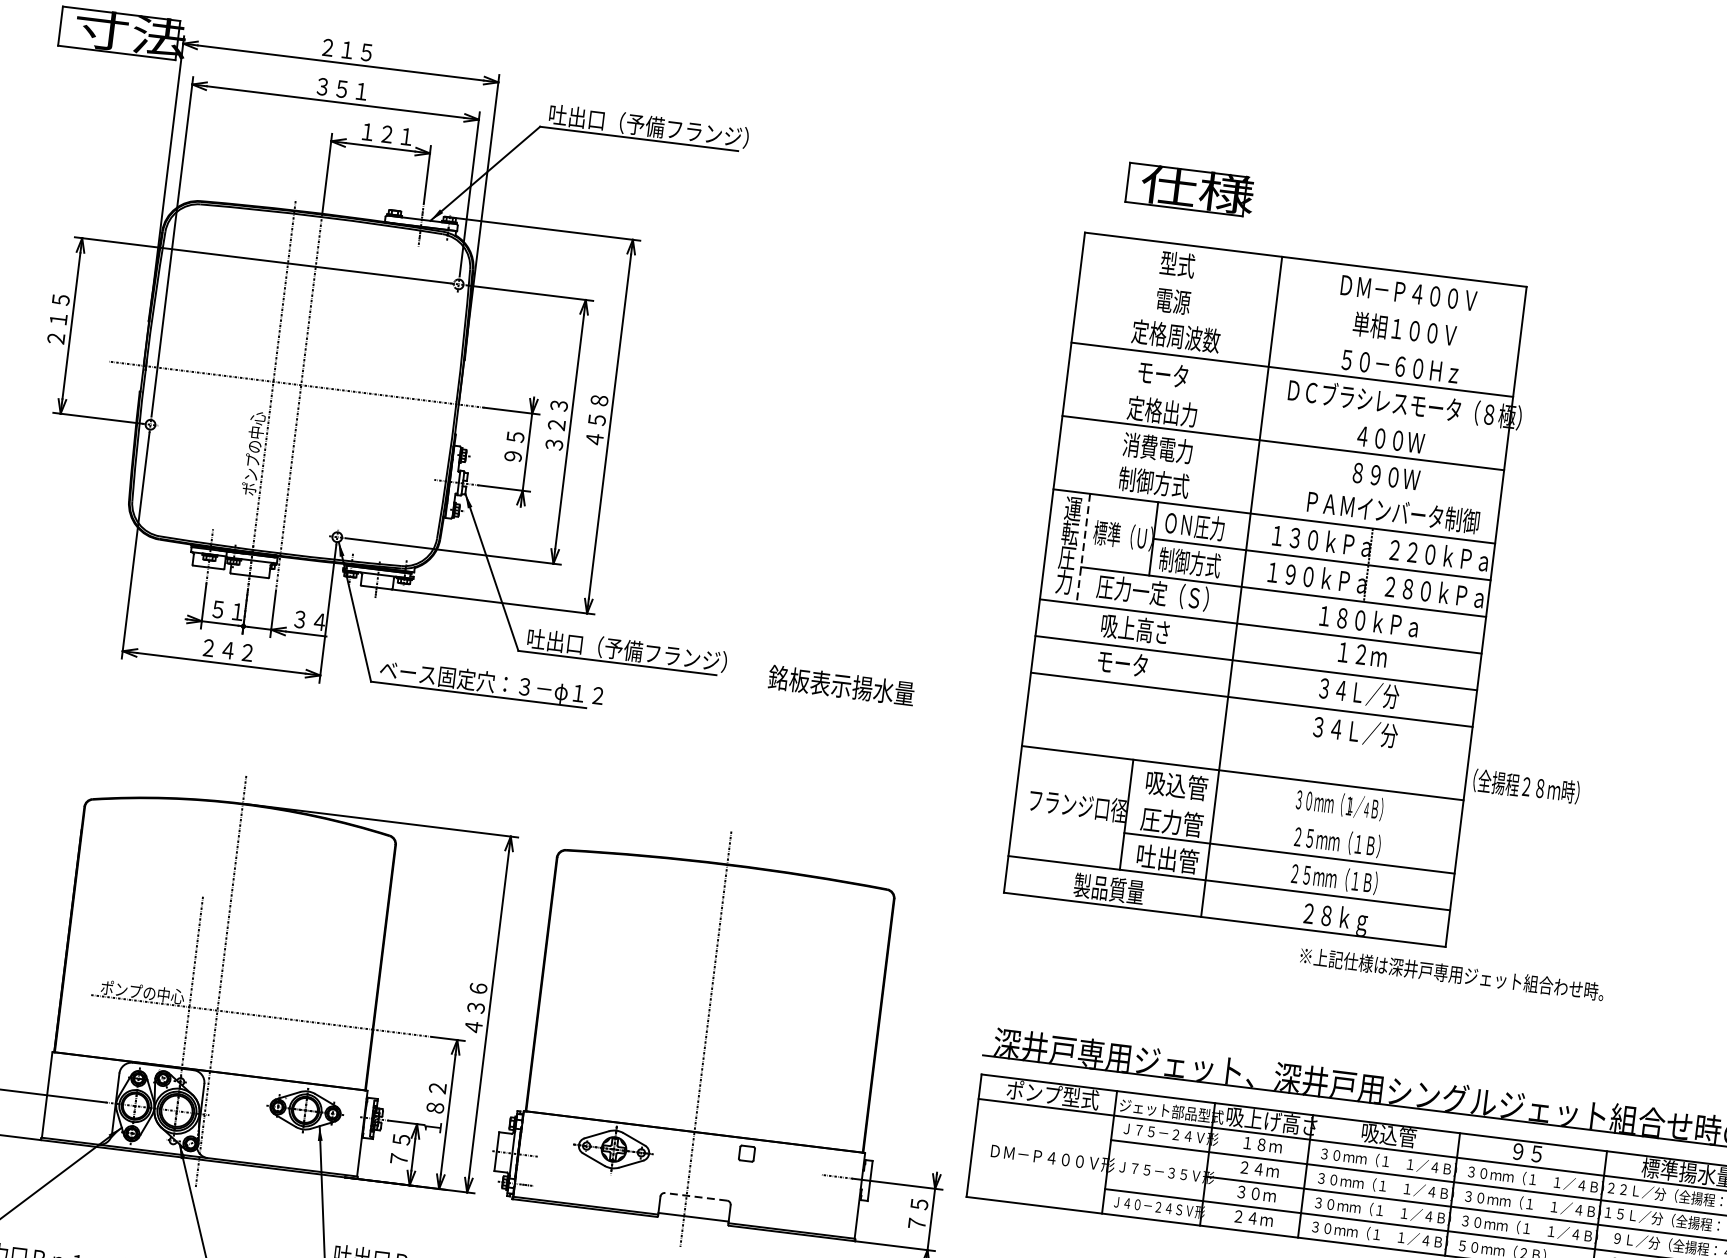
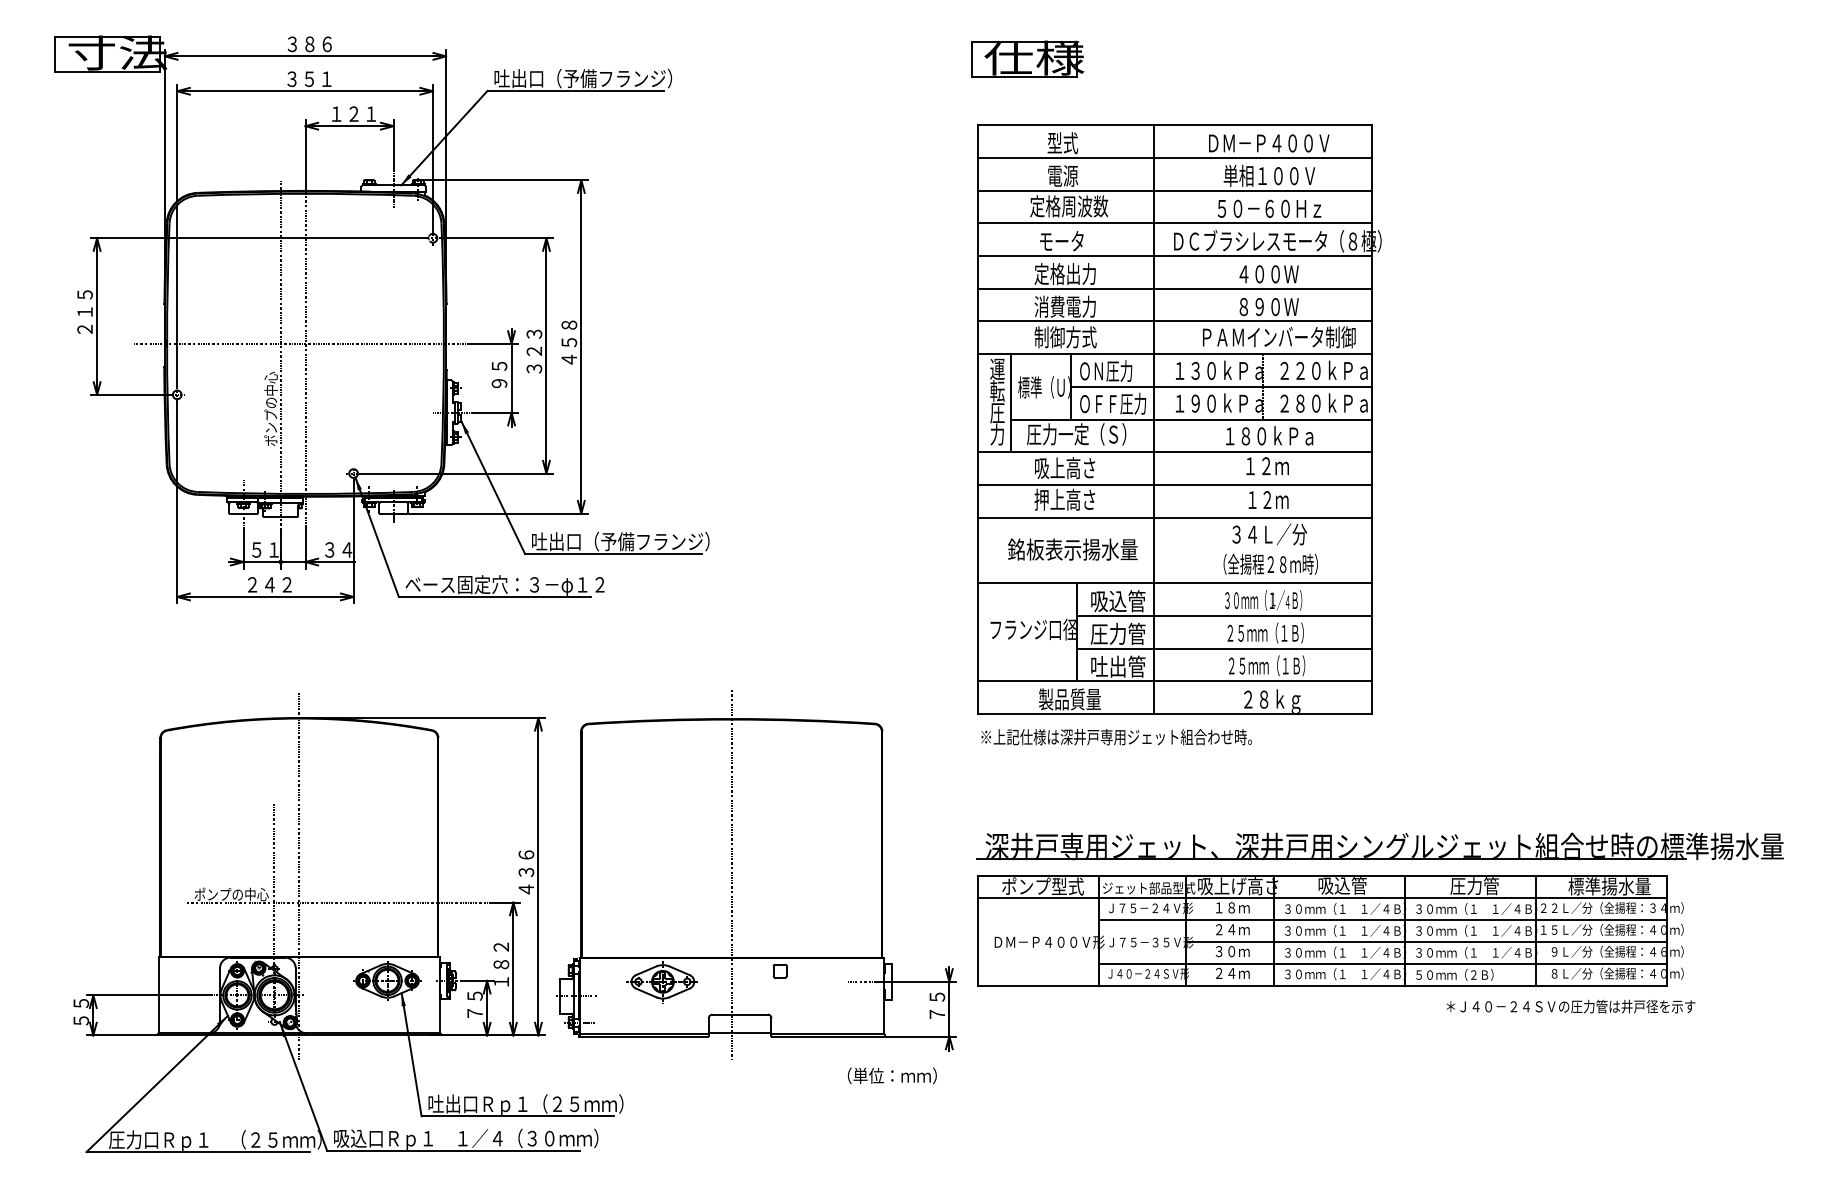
text: (346, 50) -> (309, 44), ２１５ -> ３８６
part: (1189, 189) -> (1027, 58), moved
line: (1300, 295) -> (1174, 157), added
line: (1296, 332) -> (1174, 190), added
line: (1287, 406) -> (1174, 256), added
line: (1278, 479) -> (1174, 321), added
line: (1083, 549) -> (1010, 403), dashed -> solid
text: (1197, 563) -> (1112, 403), 制御方式 -> ＯＦＦ圧力
text: (1130, 664) -> (1064, 499), モータ -> 押上高さ
text: (841, 685) -> (1072, 549), moved
text: (1359, 692) -> (1268, 499), ３４Ｌ／分 -> １２ｍ
text: (1526, 786) -> (1270, 564), moved
line: (1293, 816) -> (1224, 615), added
text: (1451, 974) -> (1116, 737), moved
text: (1536, 1154) -> (1474, 886), ９５ -> 圧力管
line: (696, 1196) -> (740, 1014), dashed -> solid

